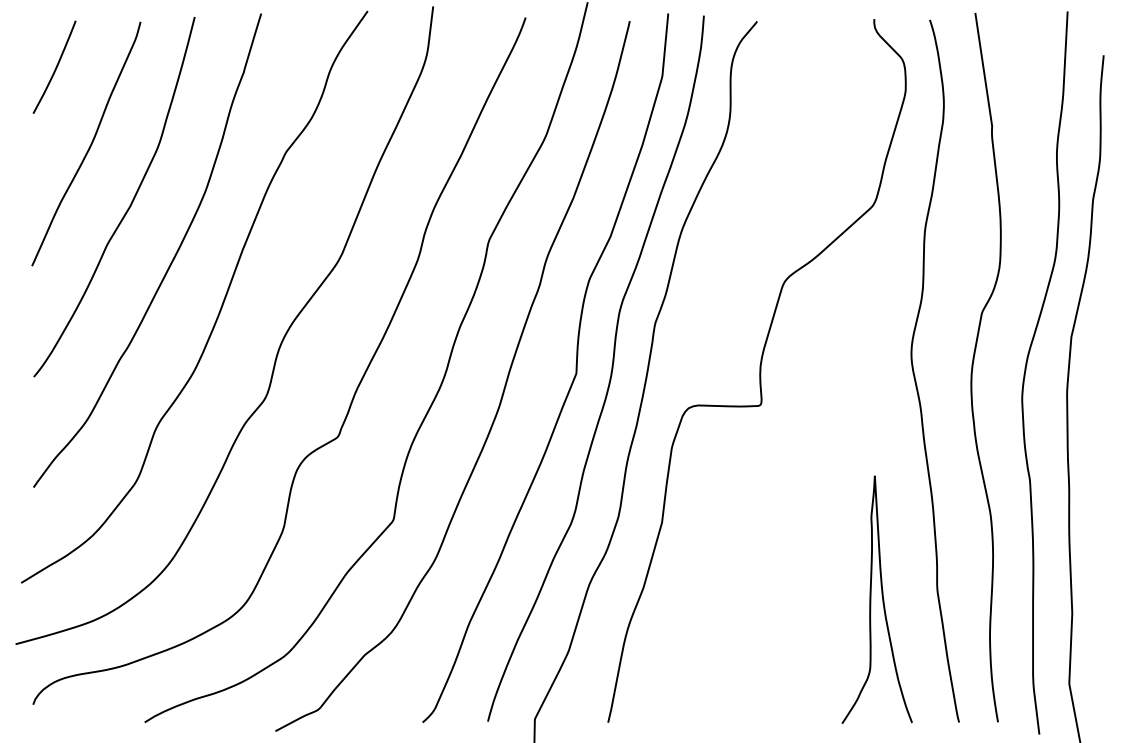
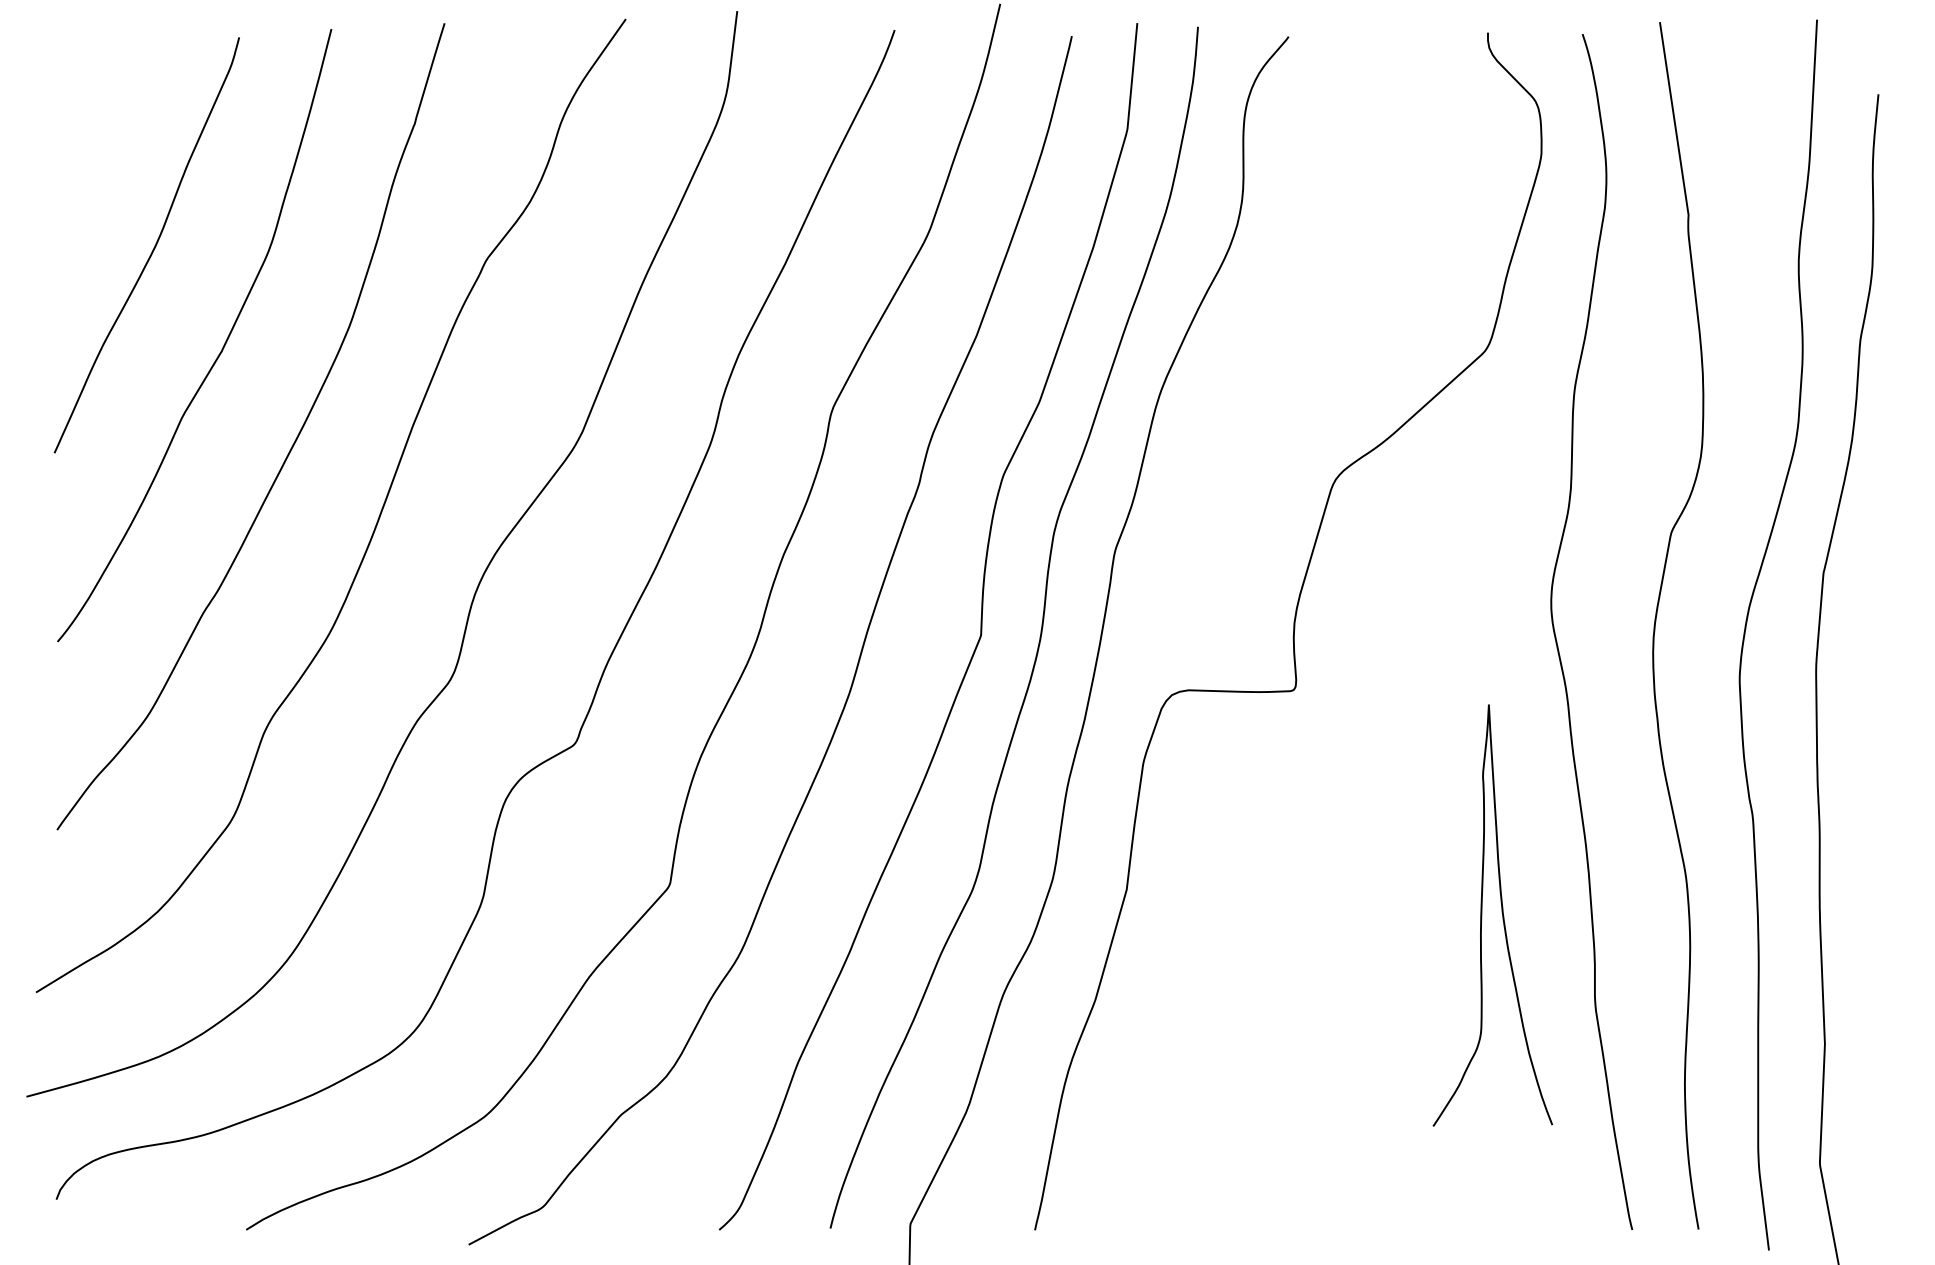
curve: (55, 67) -> (94, 115), removed
curve: (871, 599) -> (1483, 915), moved

